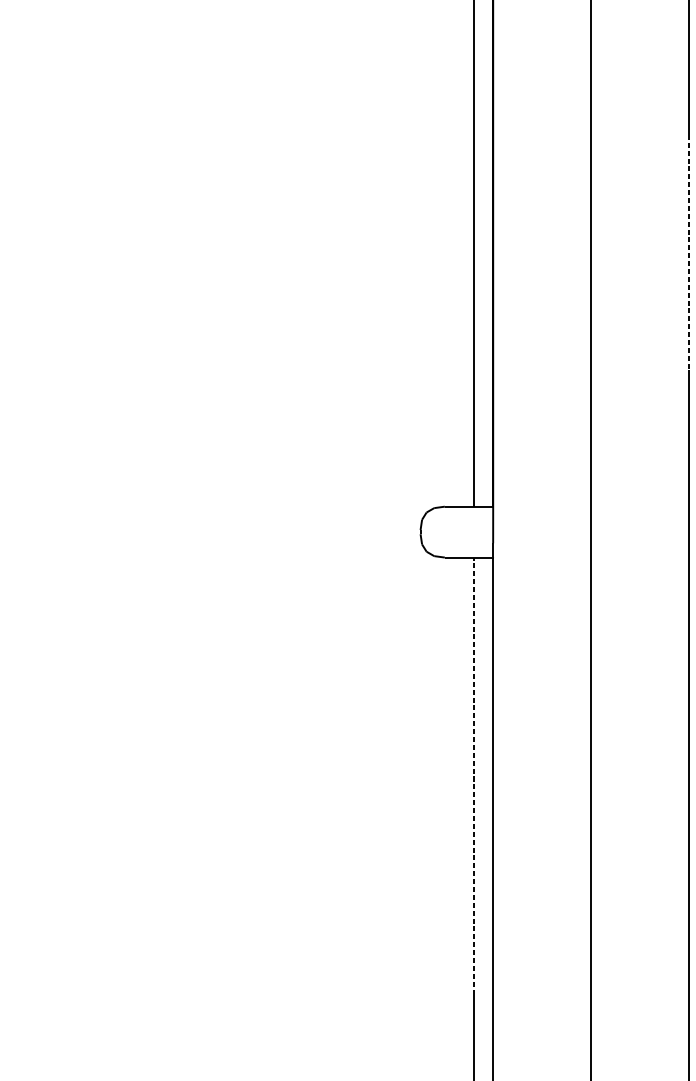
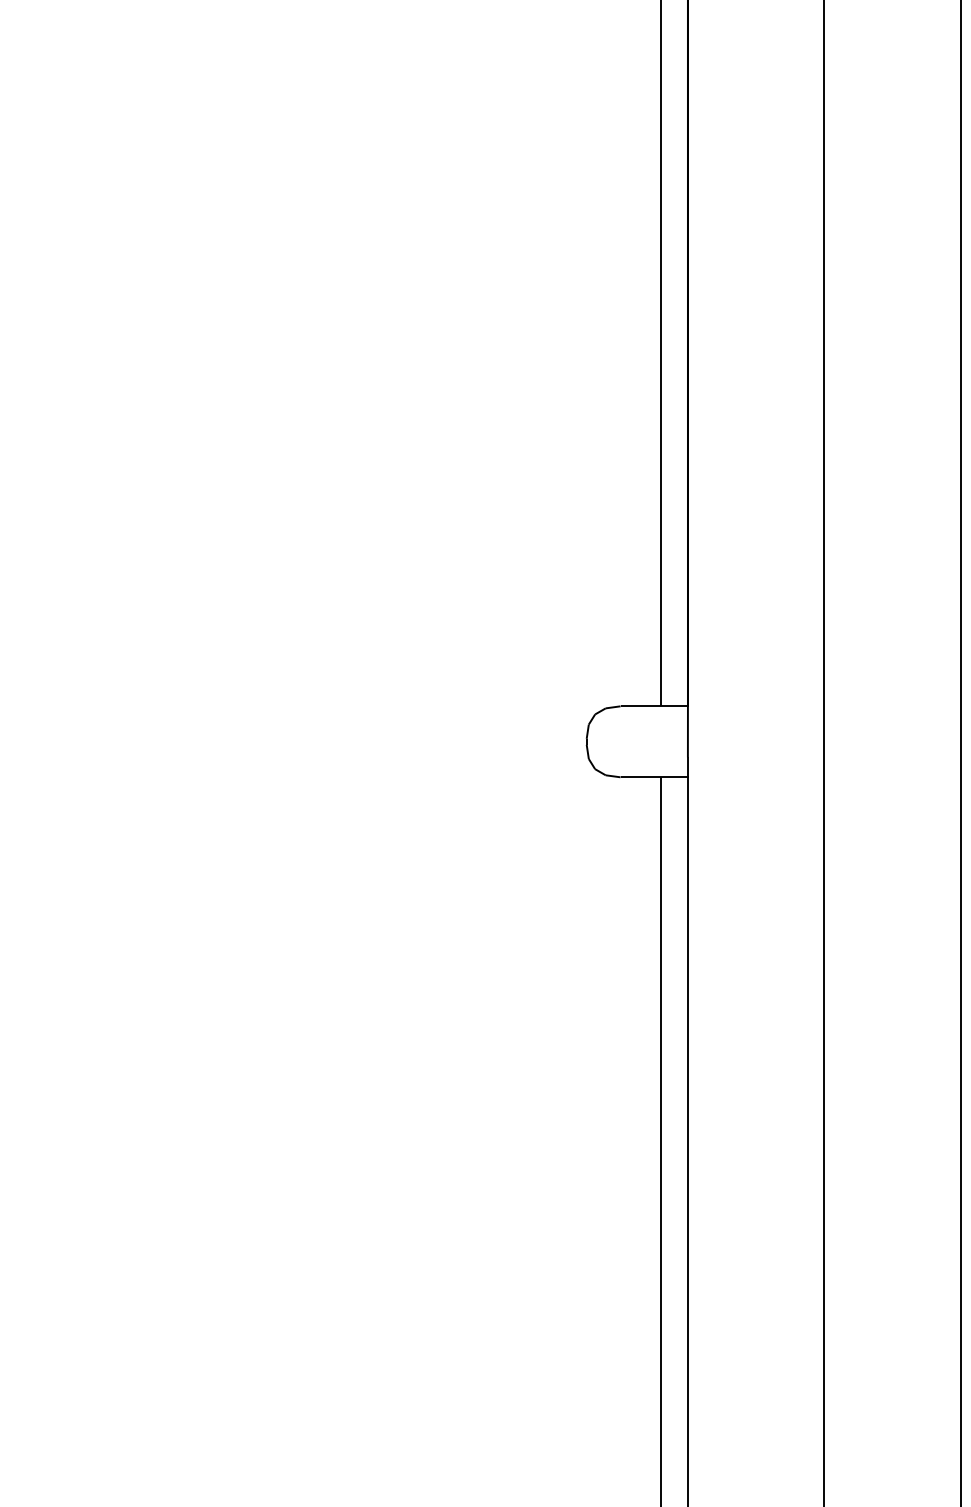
line: (689, 252) -> (961, 351), dashed -> solid
line: (474, 775) -> (661, 1081), dashed -> solid

